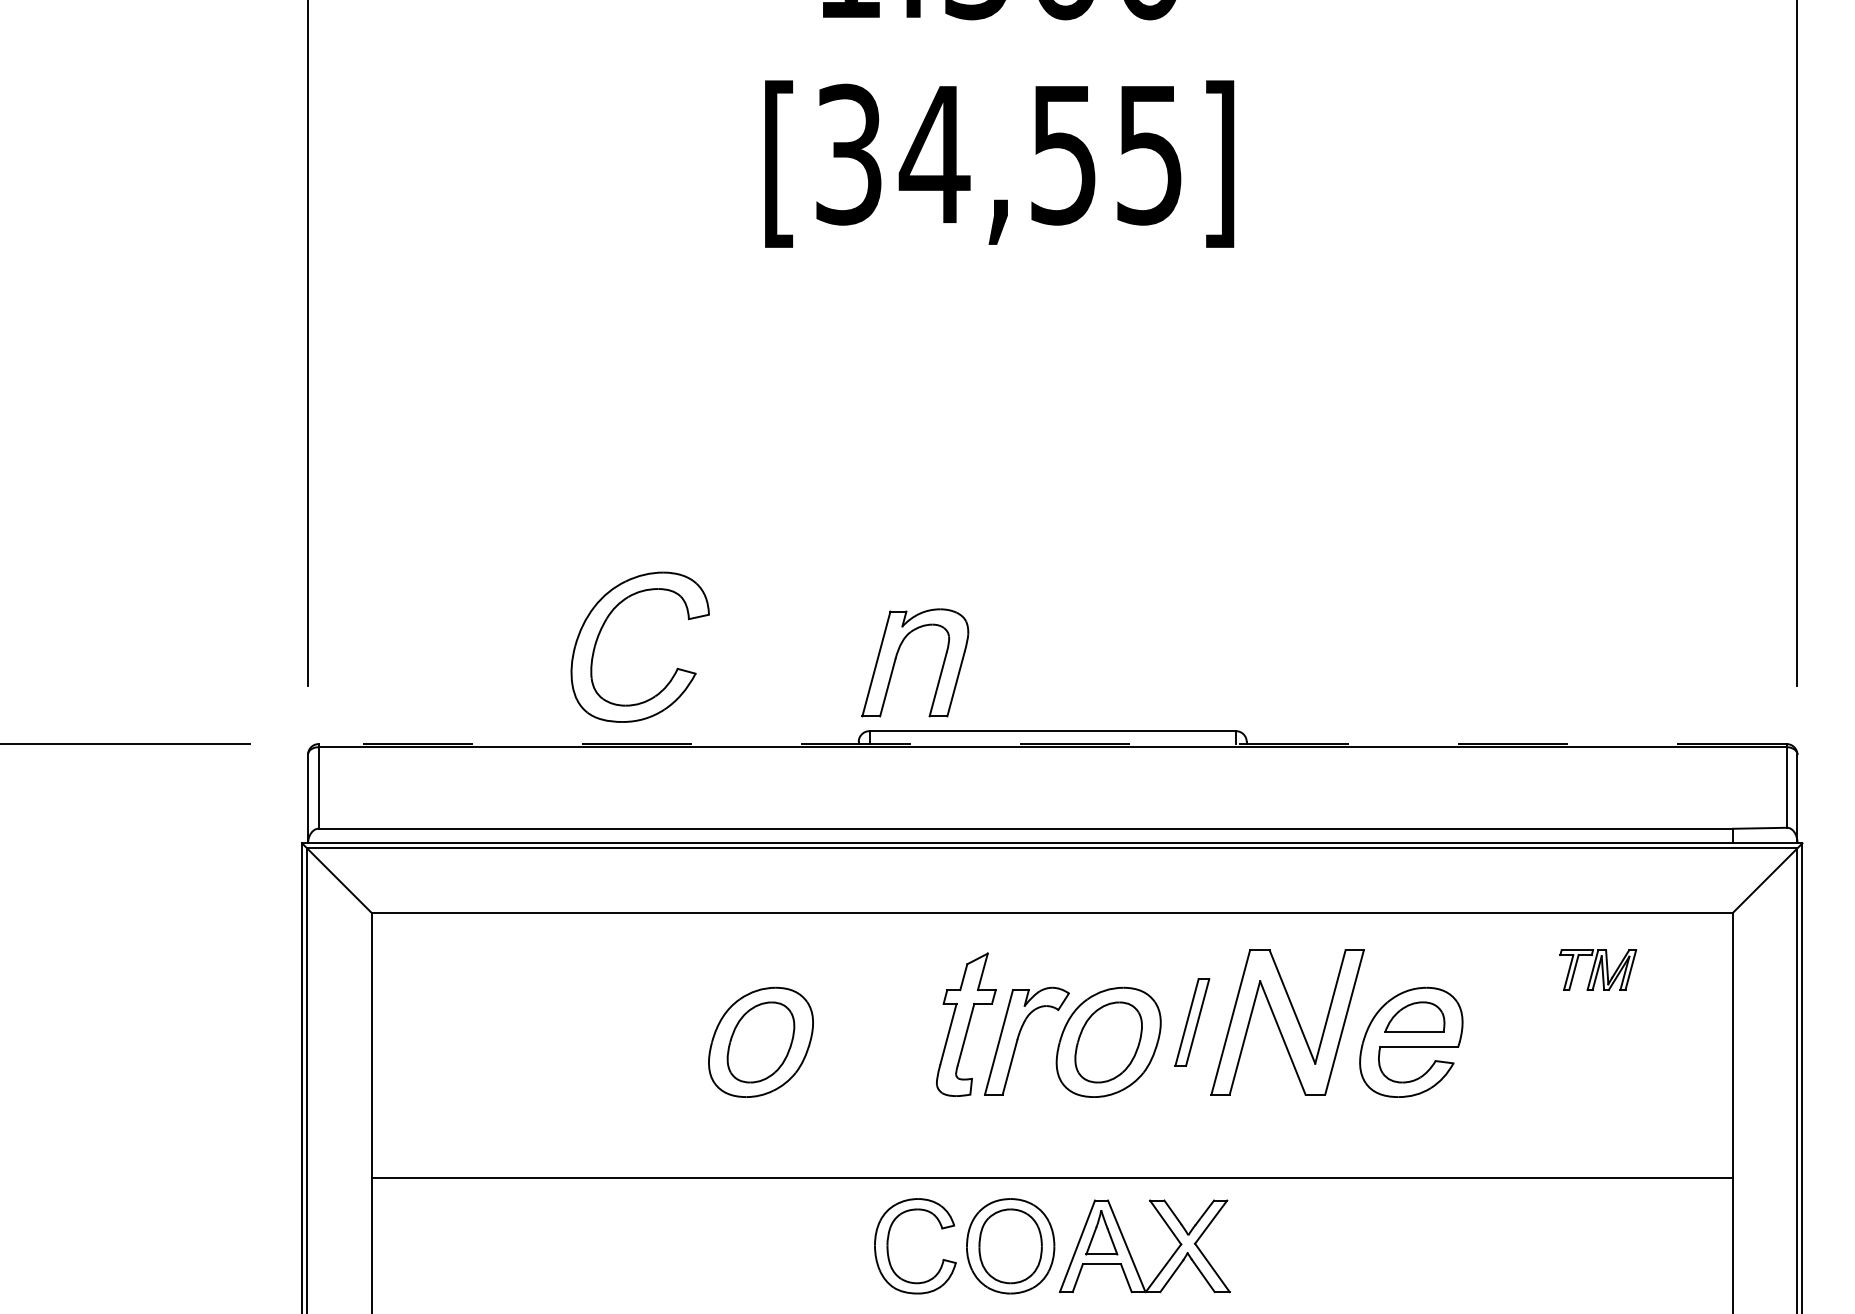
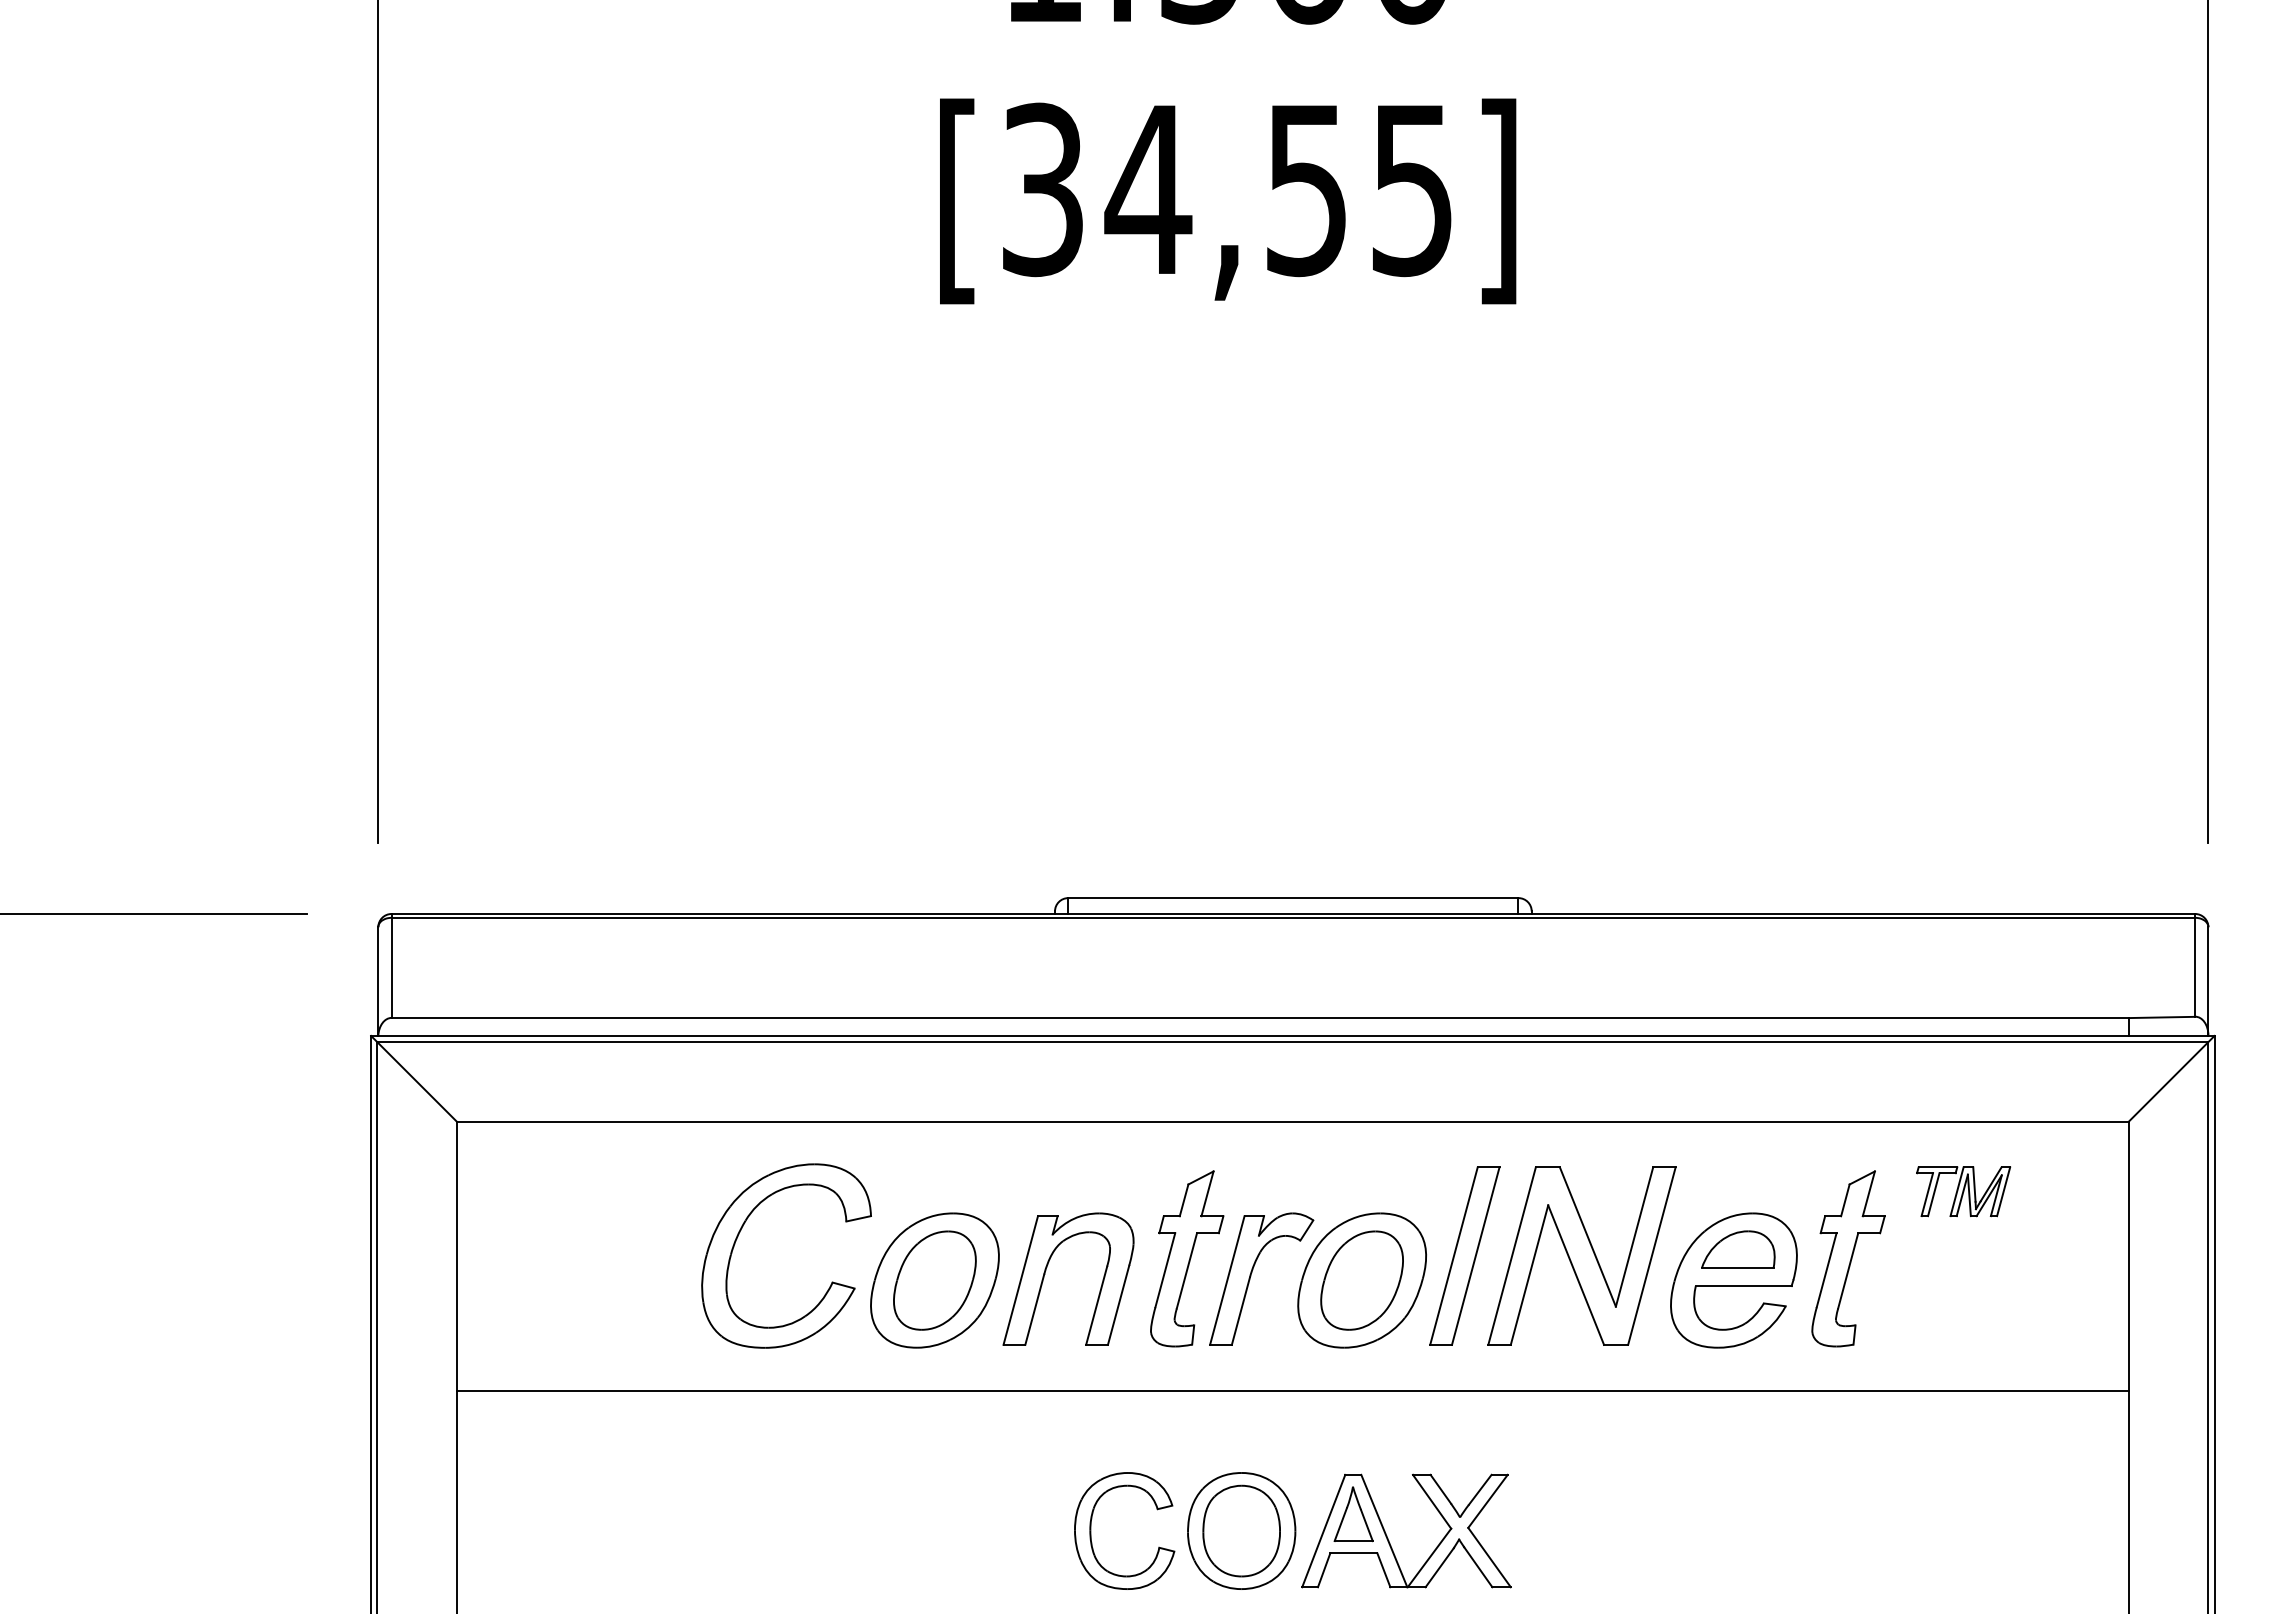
part: (602, 628) -> (740, 1232), moved
part: (896, 659) -> (1045, 1274), moved
line: (1052, 743) -> (1293, 913), dashed -> solid
part: (1192, 1022) -> (1464, 1255), size x1.67
part: (1504, 1024) -> (1848, 1258), added
line: (1052, 1178) -> (1292, 1390), moved

